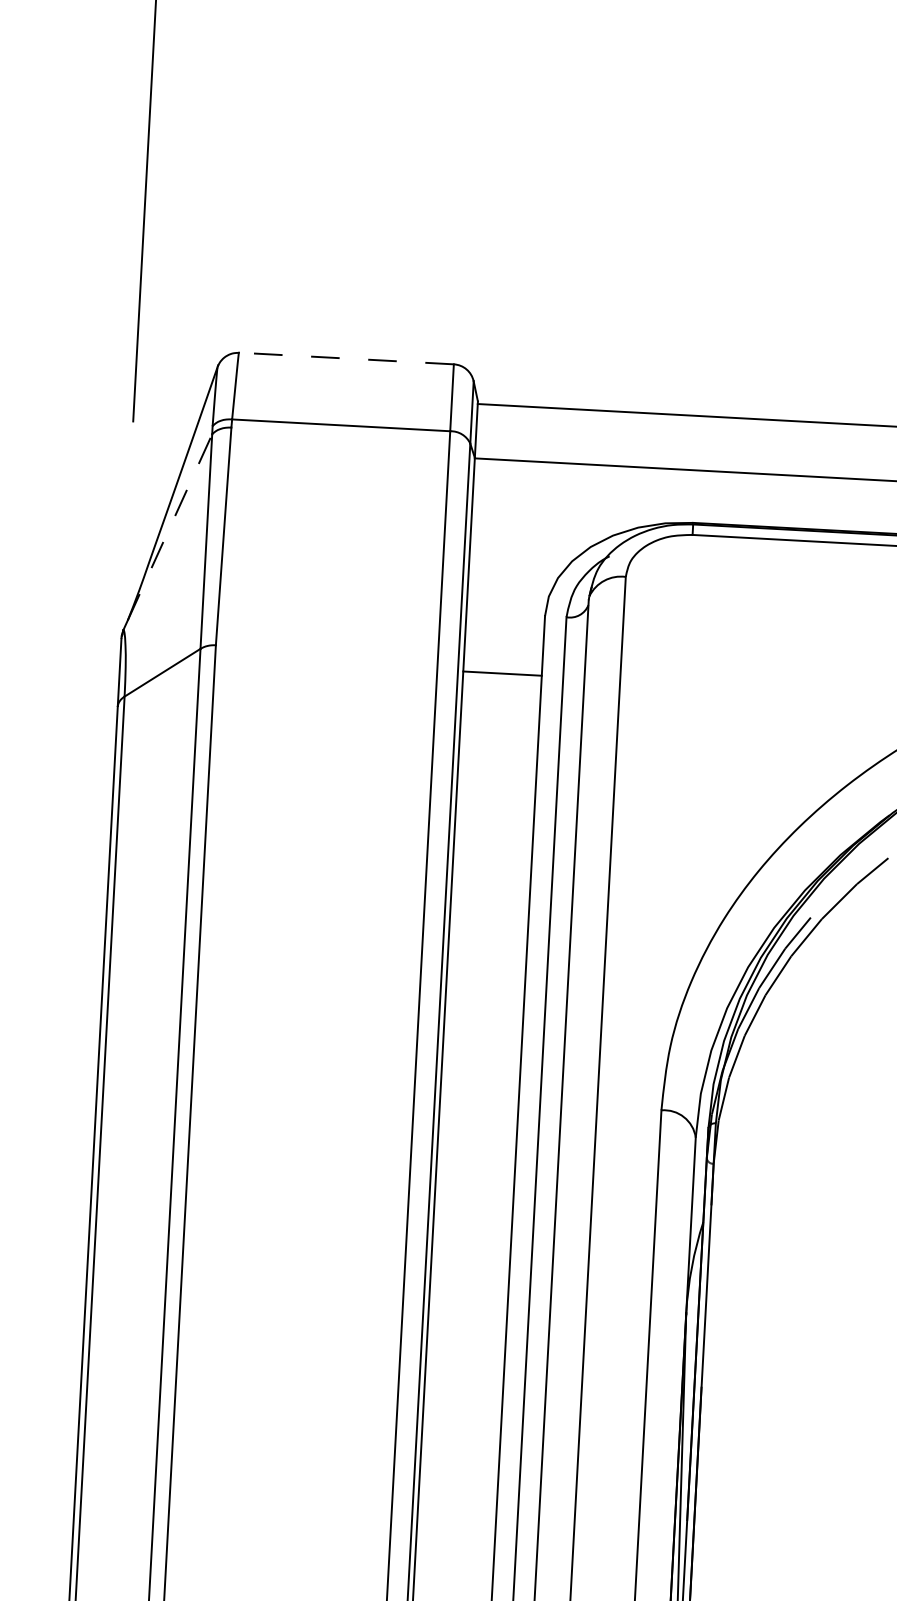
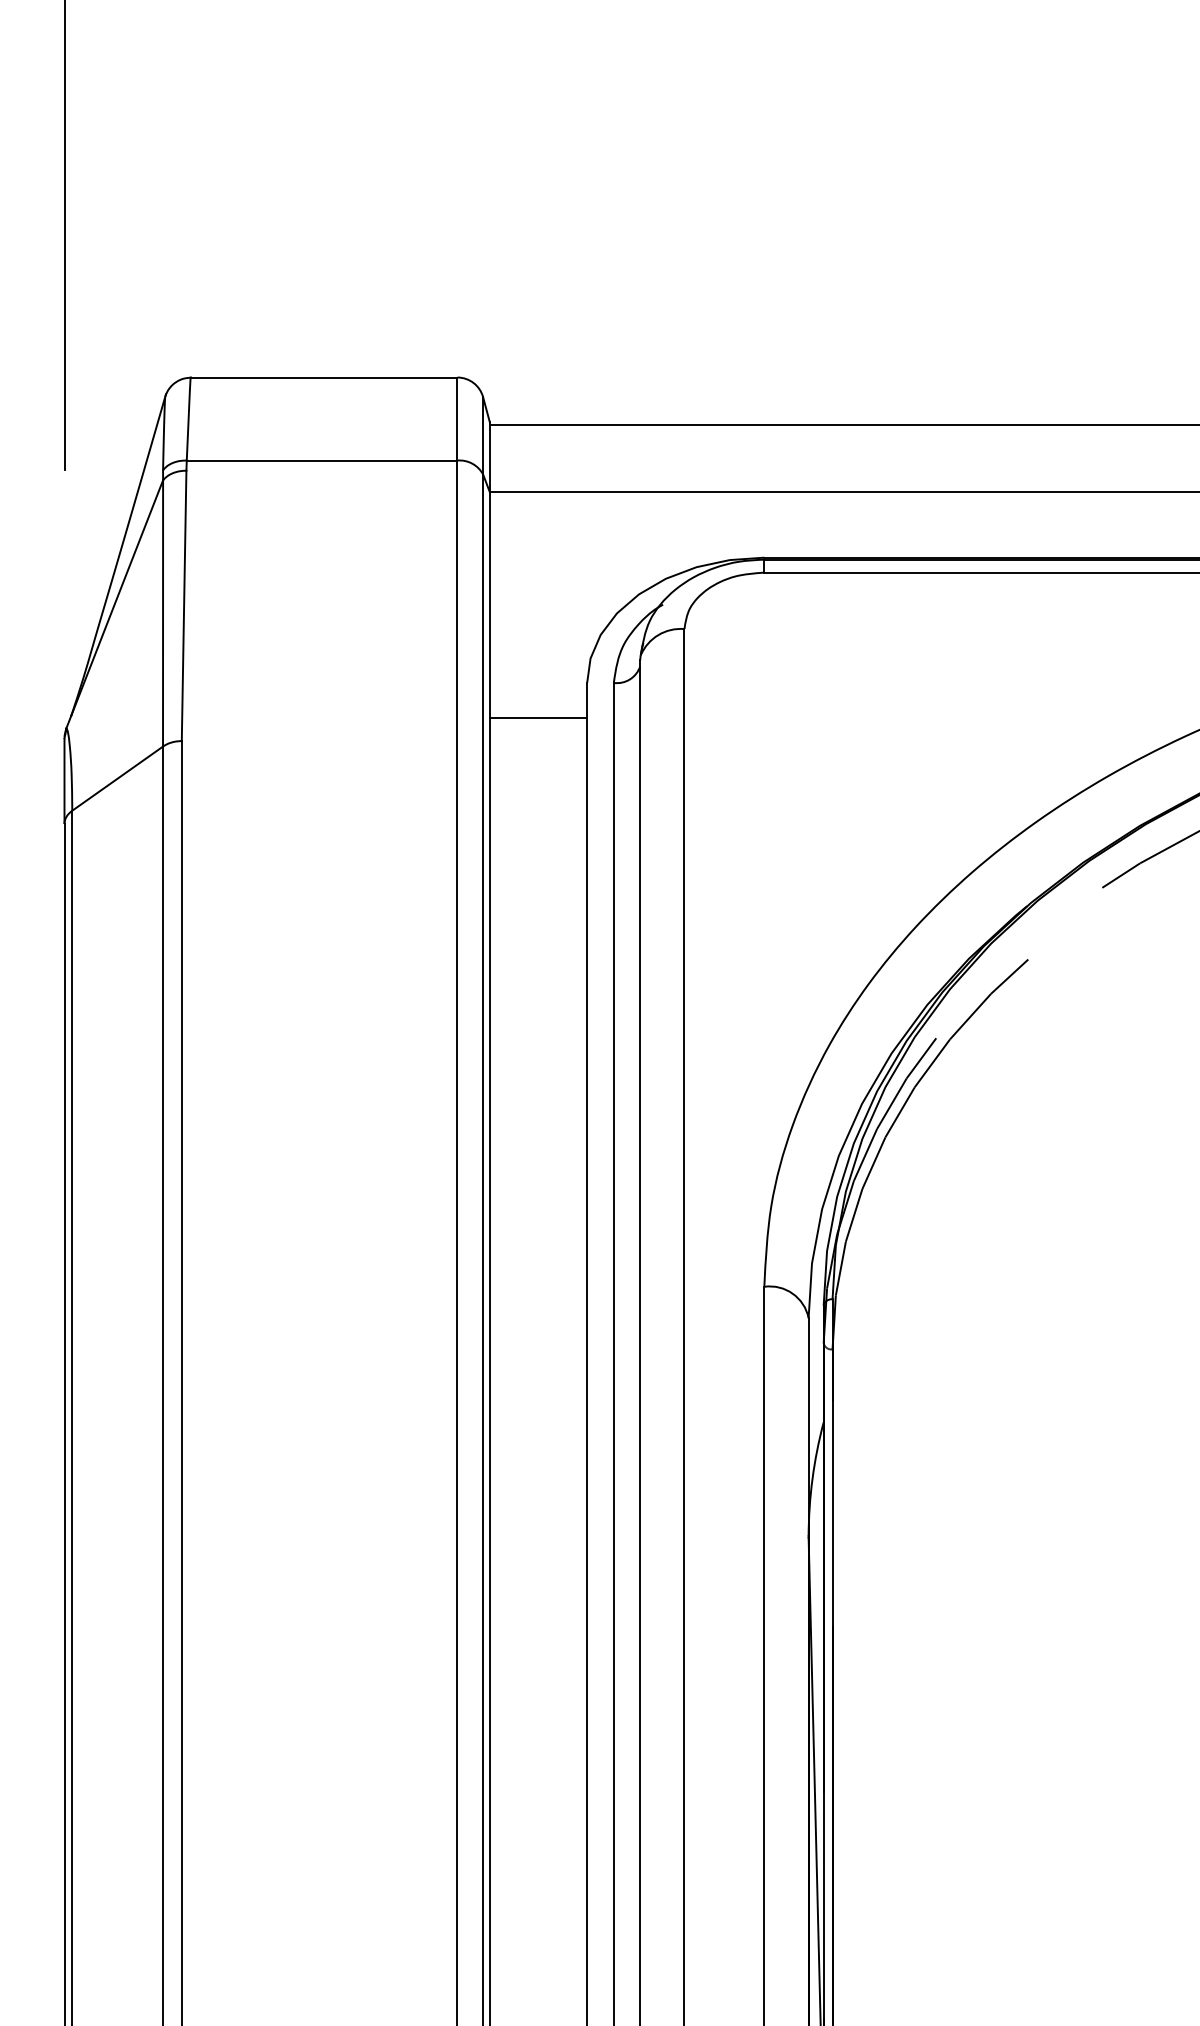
line: (345, 358) -> (323, 377), dashed -> solid
line: (170, 526) -> (117, 597), dashed -> solid
line: (502, 673) -> (538, 717), moved

